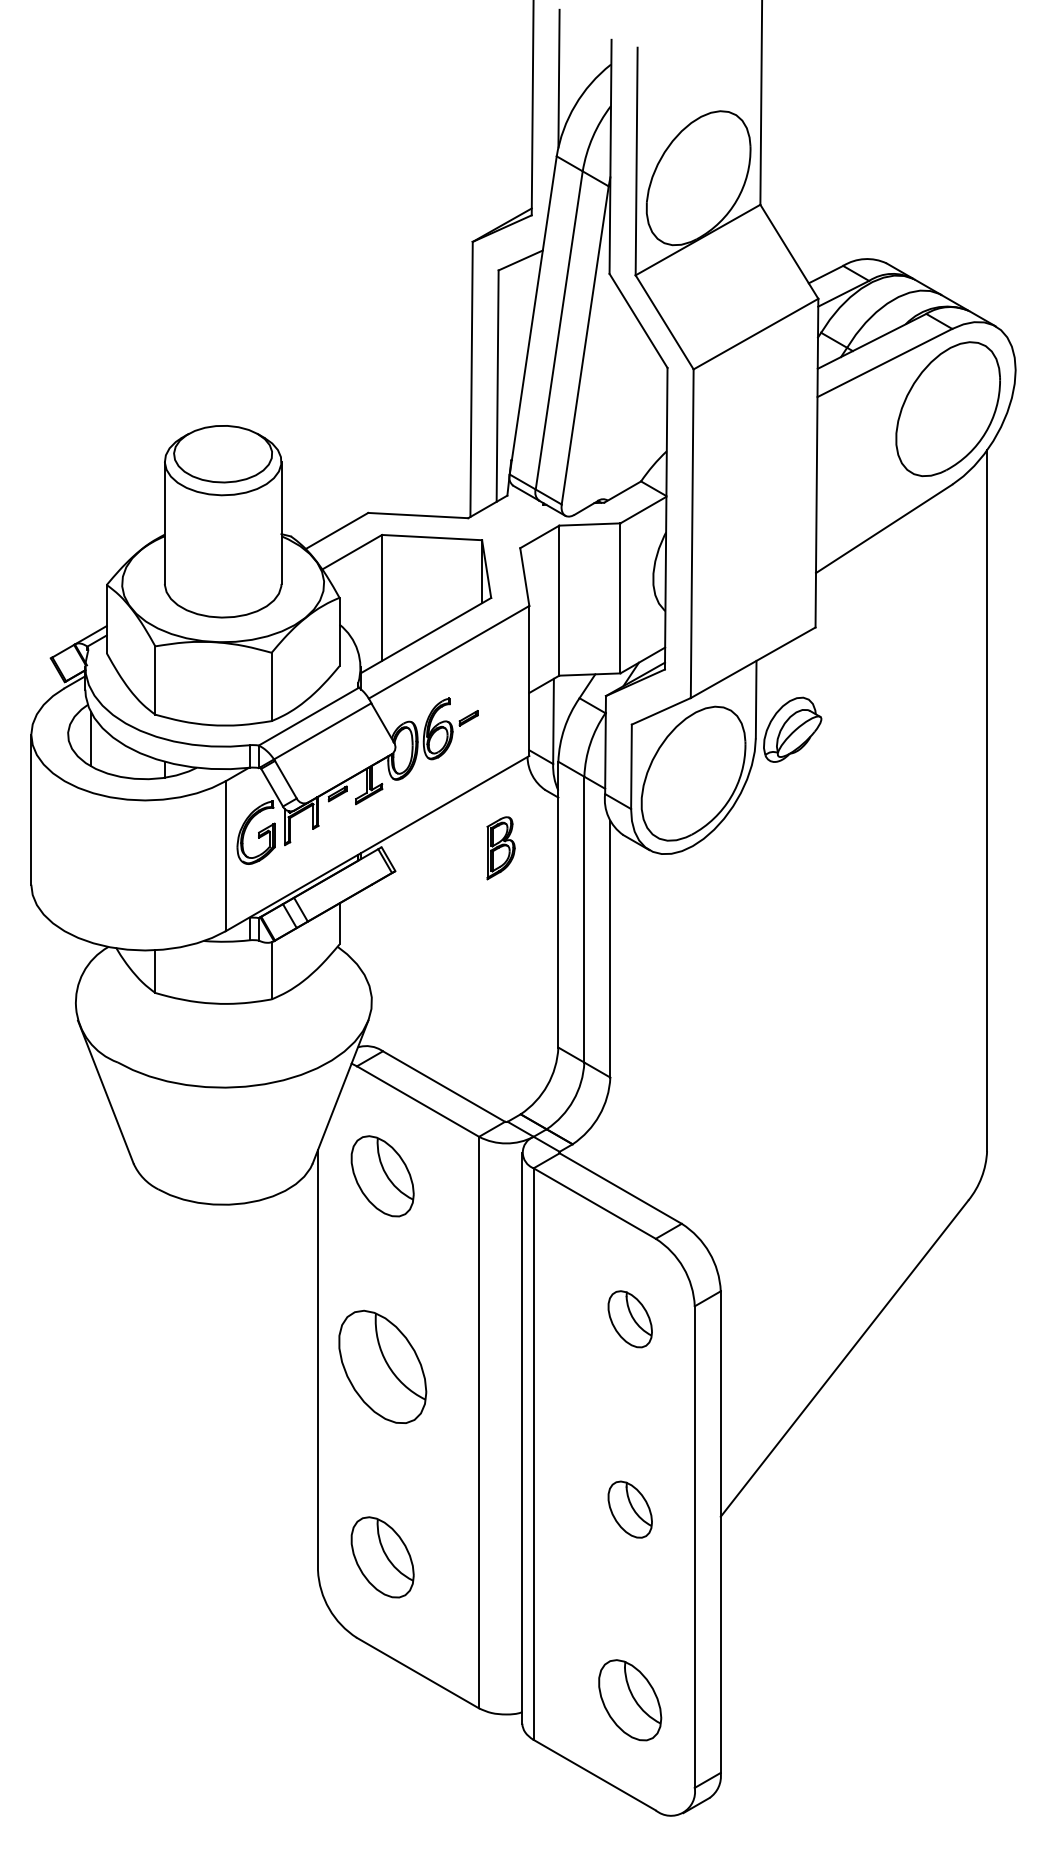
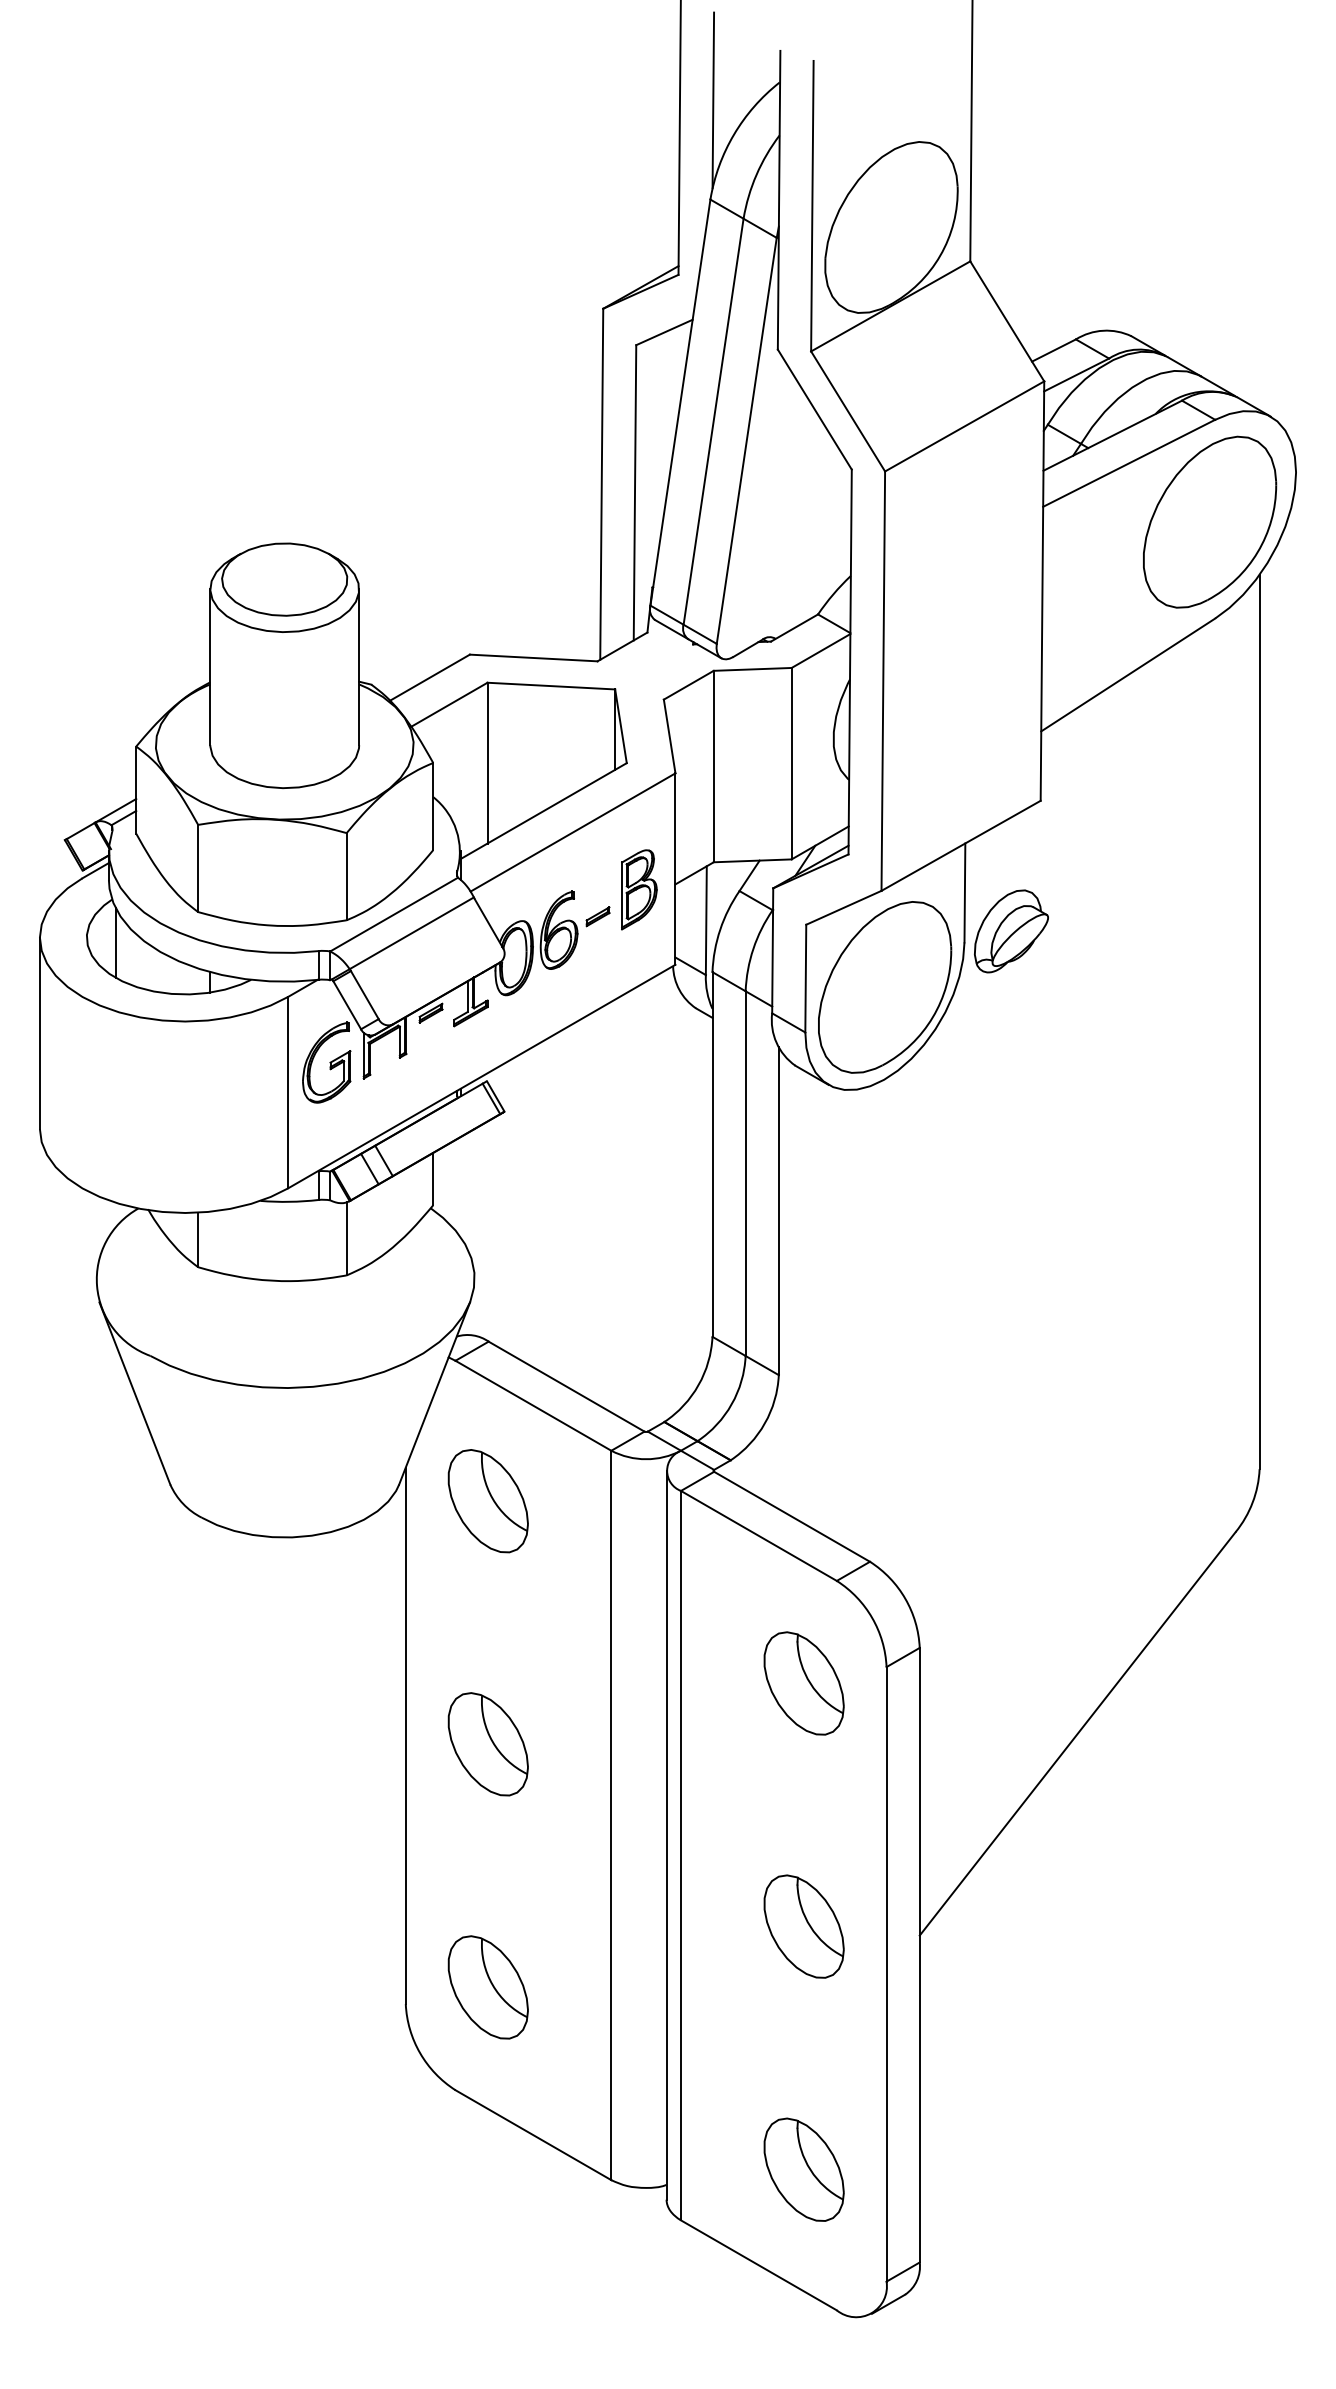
part: (500, 848) -> (638, 890), moved
part: (630, 1319) -> (804, 1683), size x1.43
part: (382, 1366) -> (488, 1743), size x0.71
part: (630, 1509) -> (804, 1926), size x1.43

